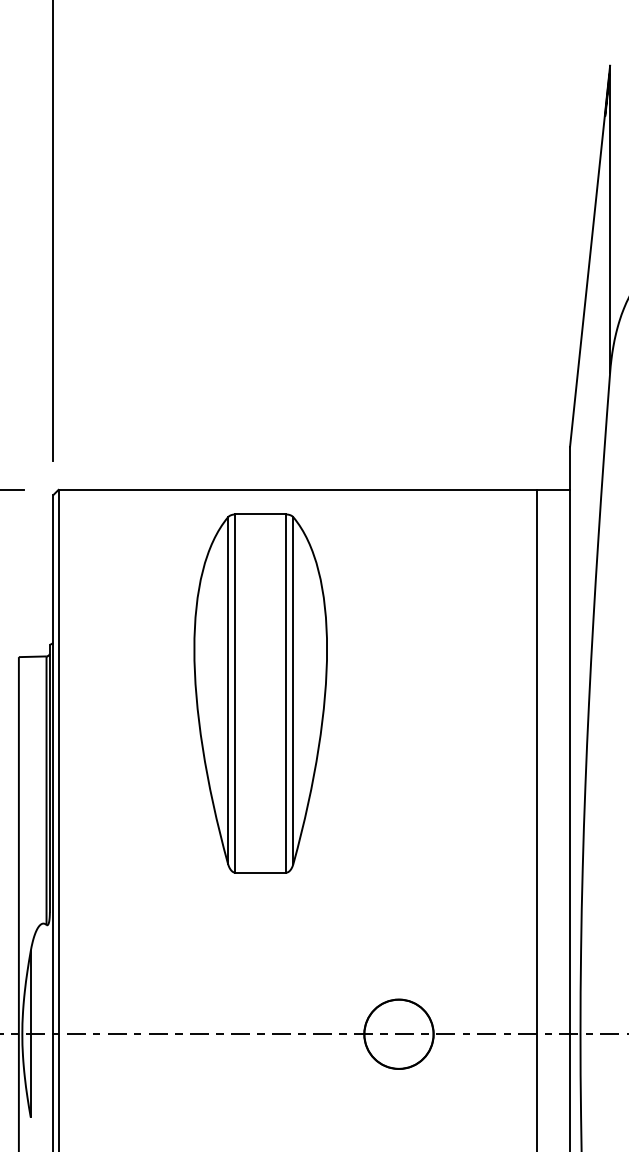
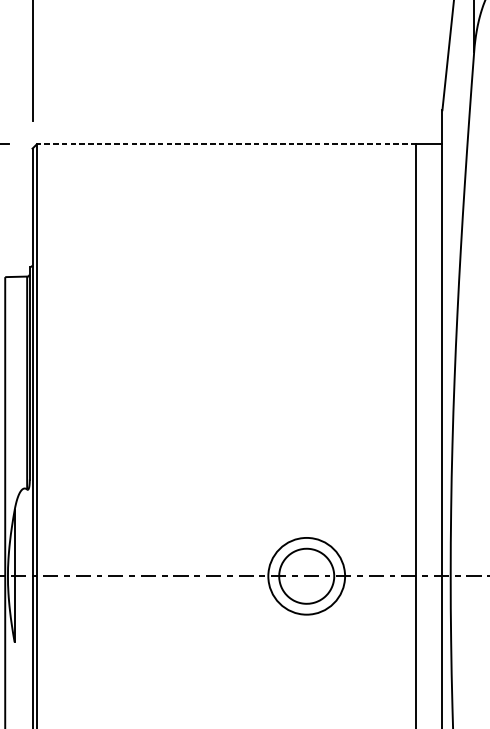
line: (297, 489) -> (226, 144), solid -> dashed
part: (260, 693) -> (196, 305), removed
circle: (398, 1033) -> (306, 575), size x1.4

